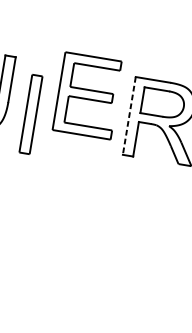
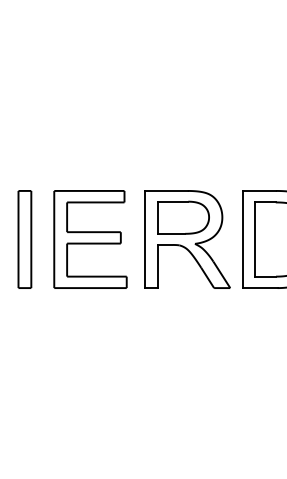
part: (88, 95) -> (90, 239), moved
part: (30, 114) -> (24, 239), moved
line: (129, 115) -> (144, 239), dashed -> solid

